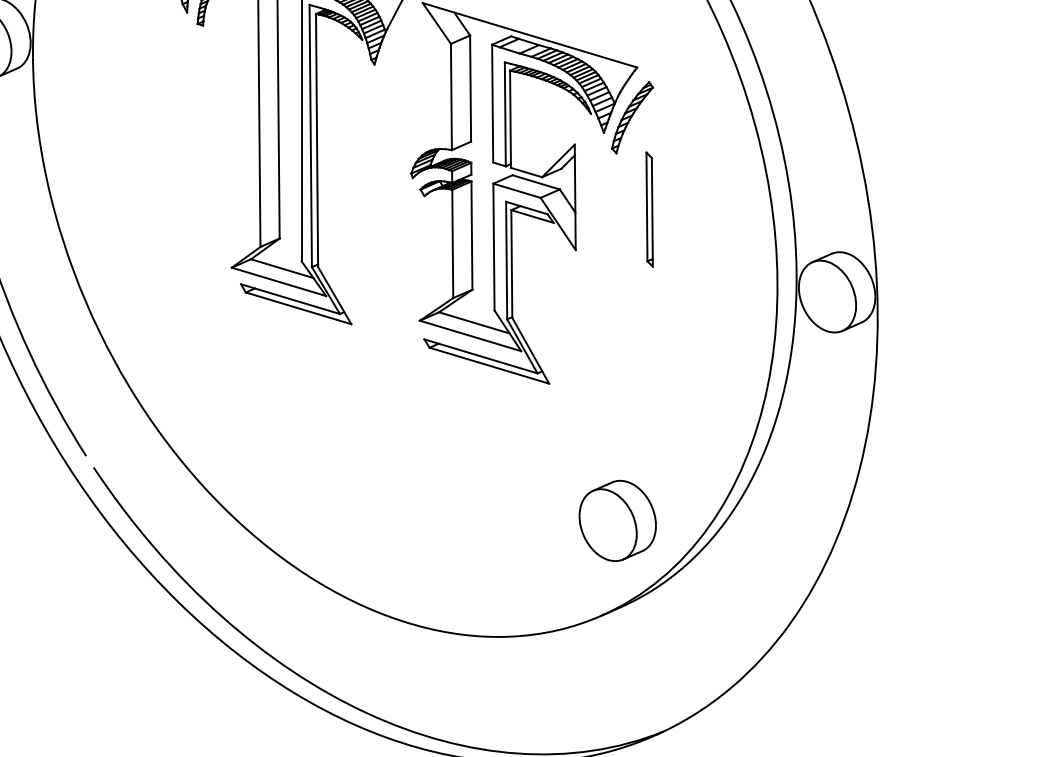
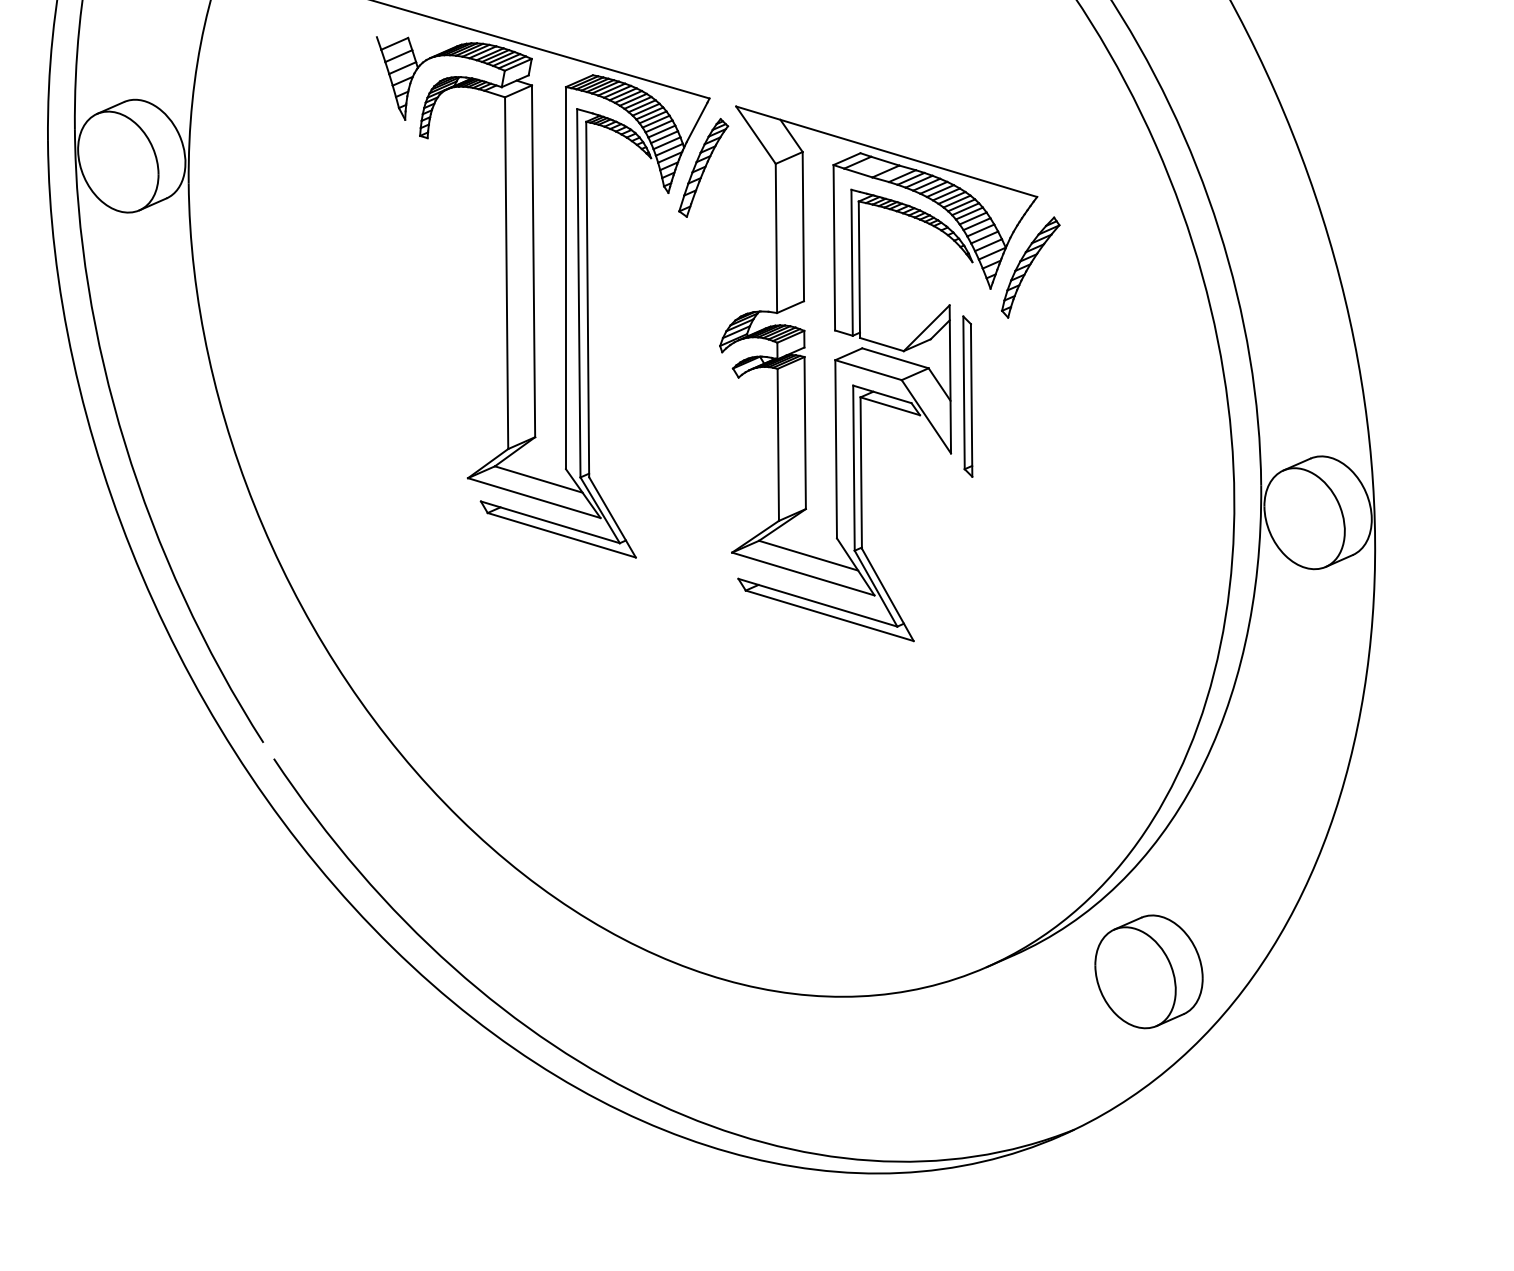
part: (399, 46) -> (703, 167), added
part: (649, 209) -> (967, 396), moved
part: (617, 520) -> (1148, 971), moved

